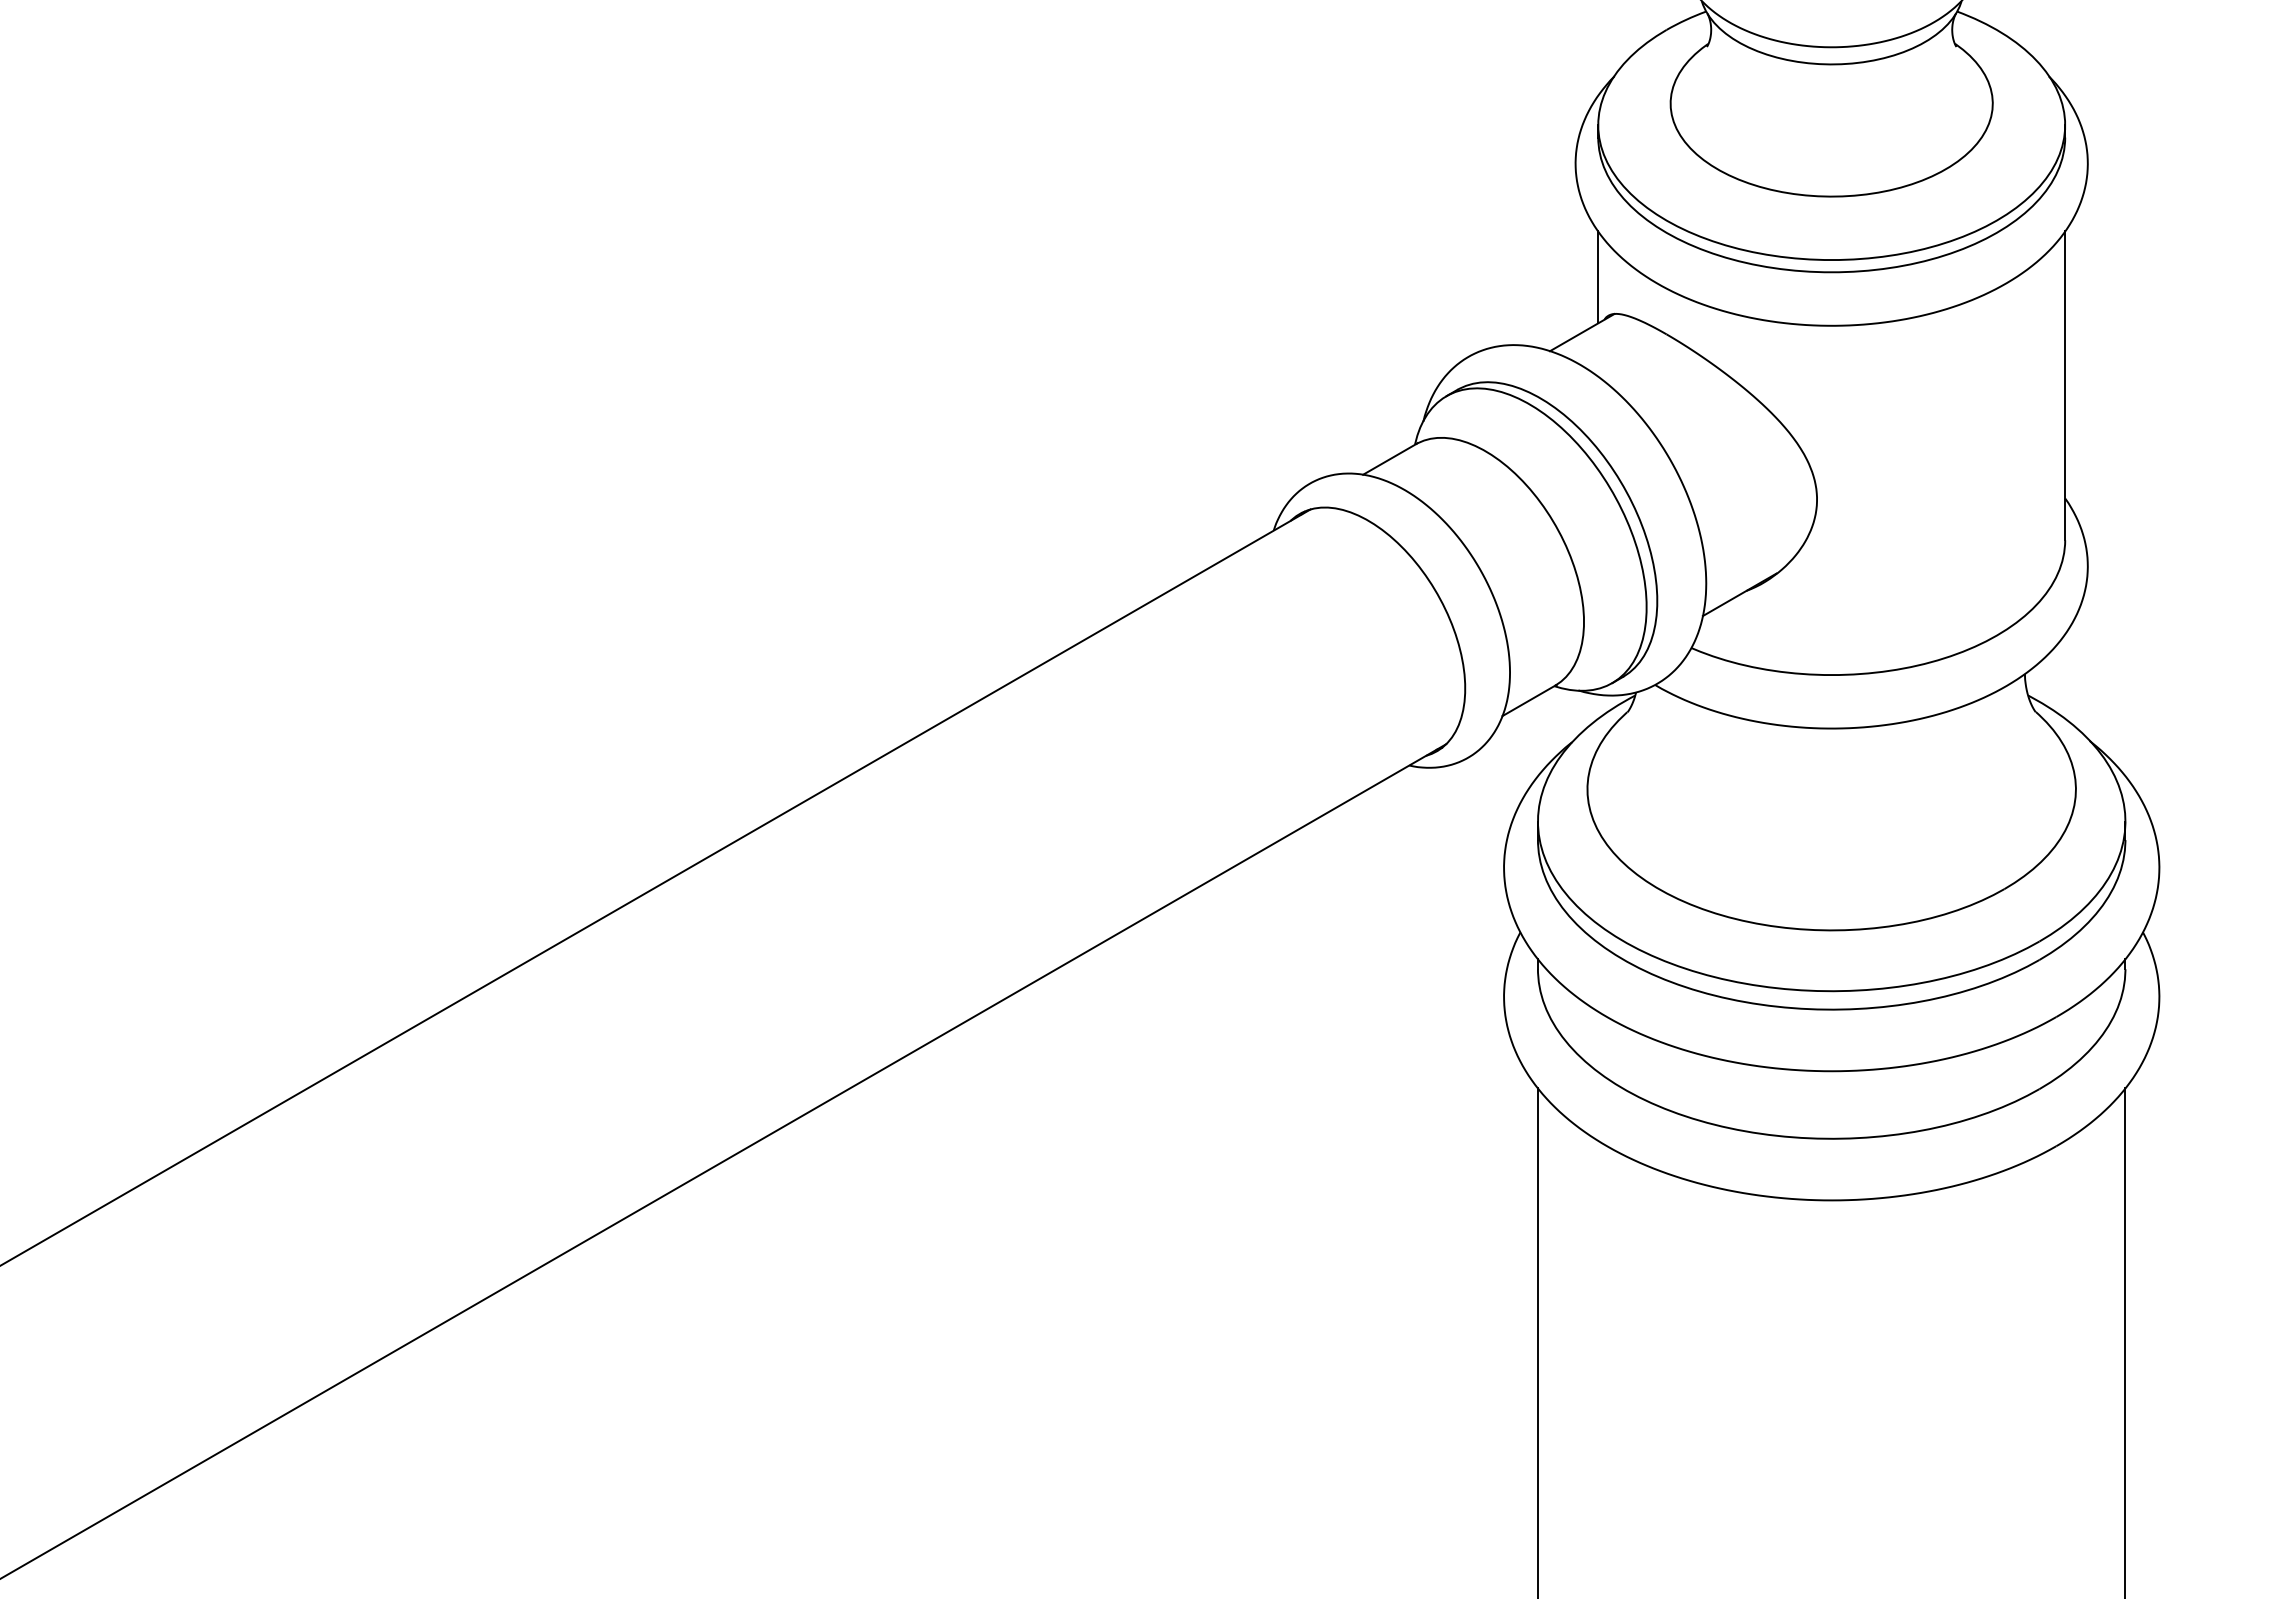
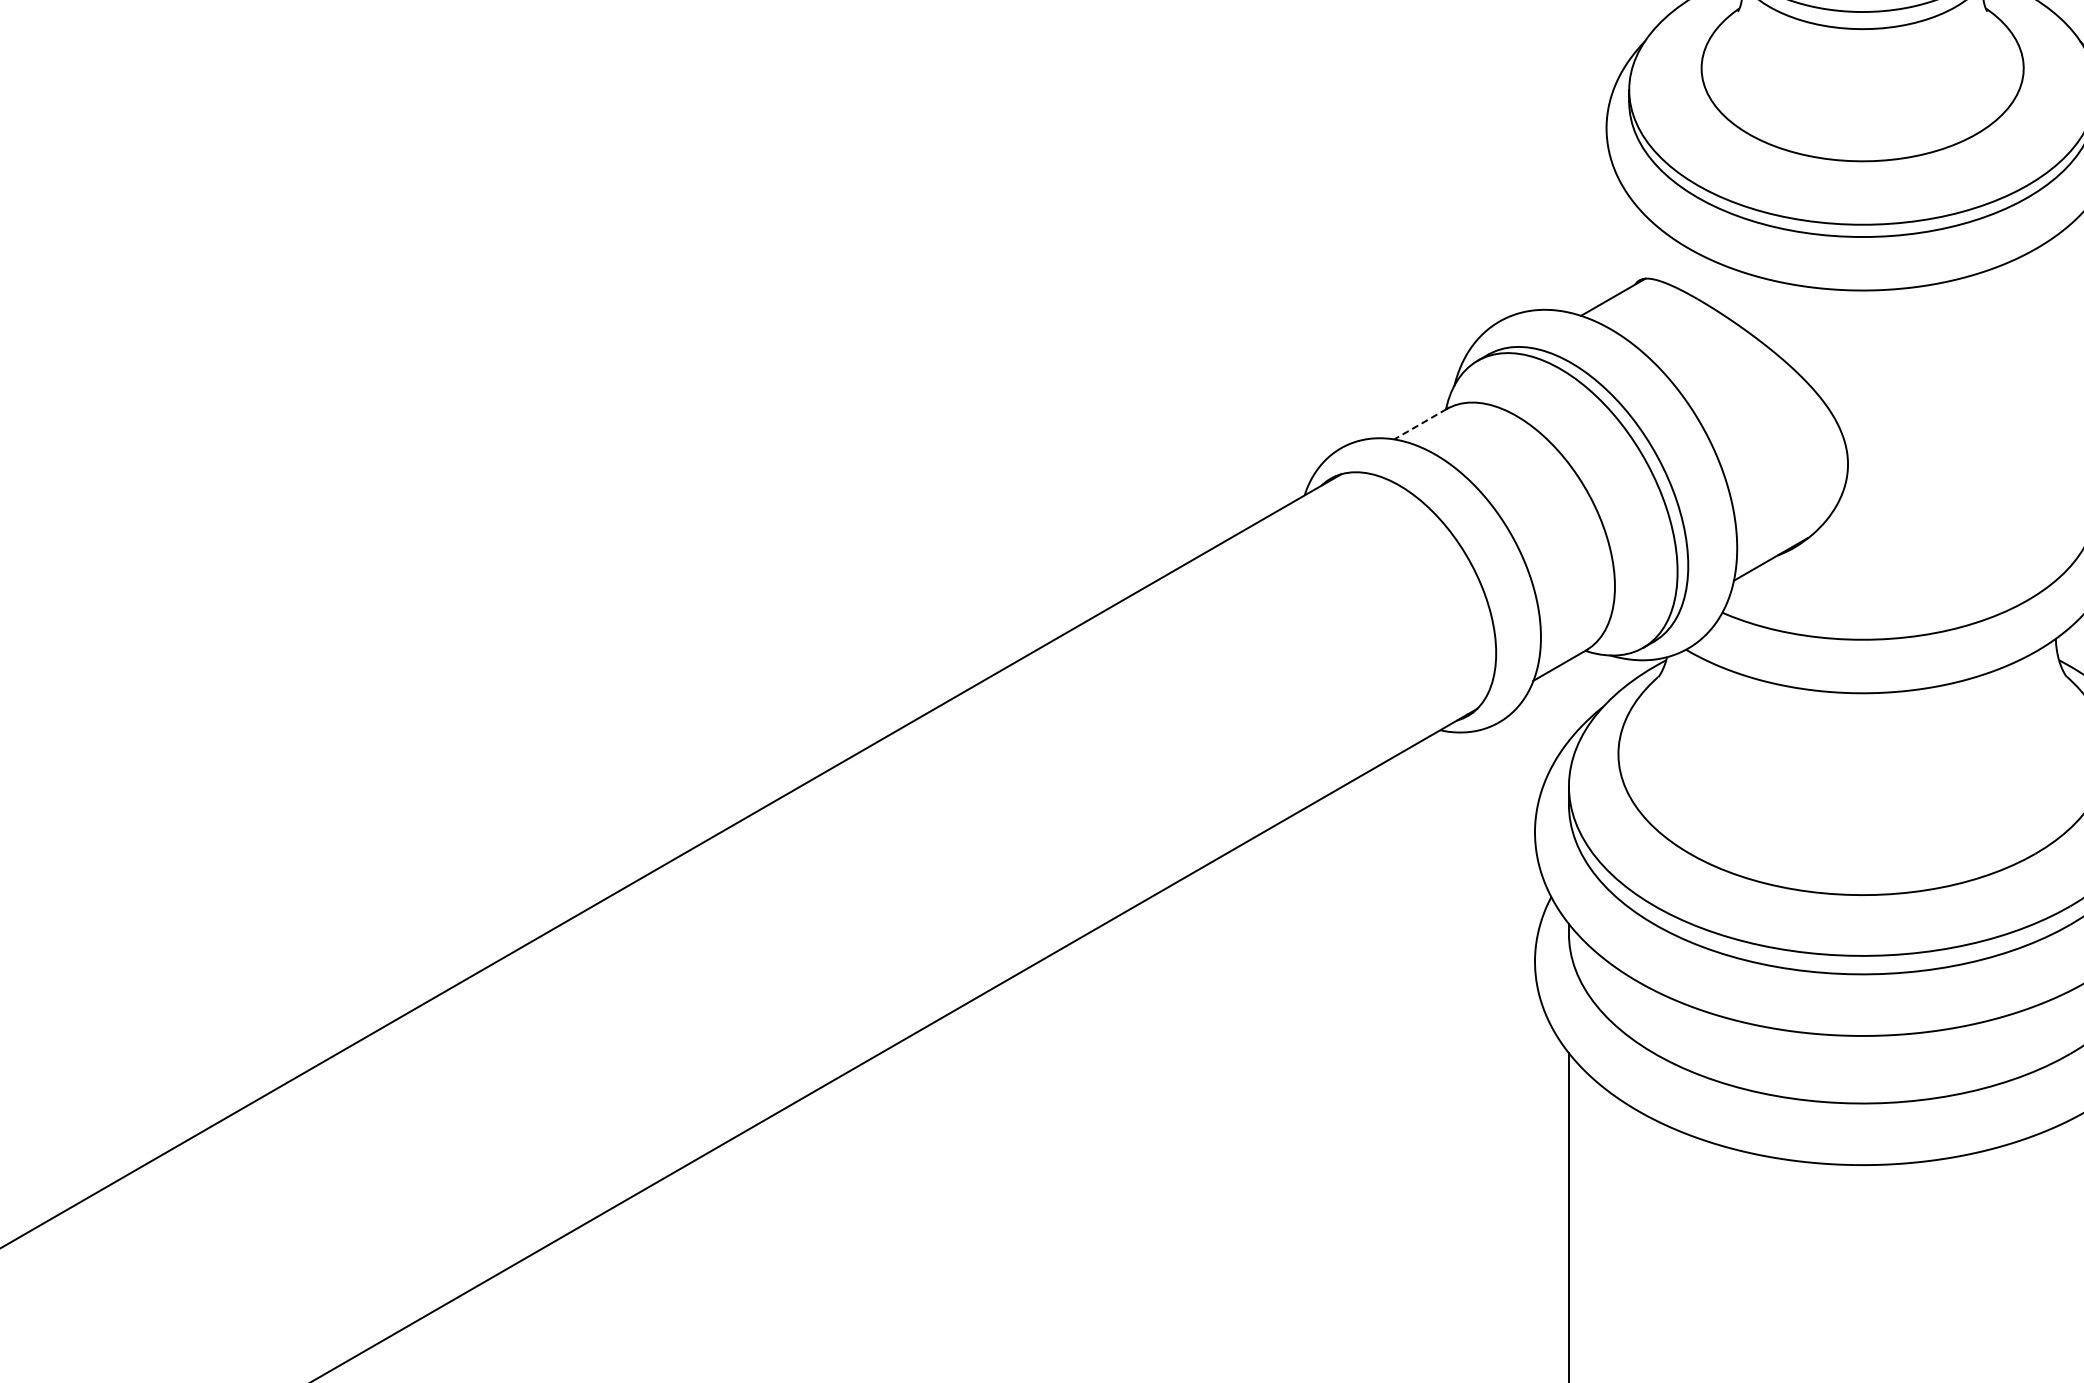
line: (1598, 277) -> (1629, 242), removed
line: (1389, 459) -> (1420, 424), solid -> dashed

